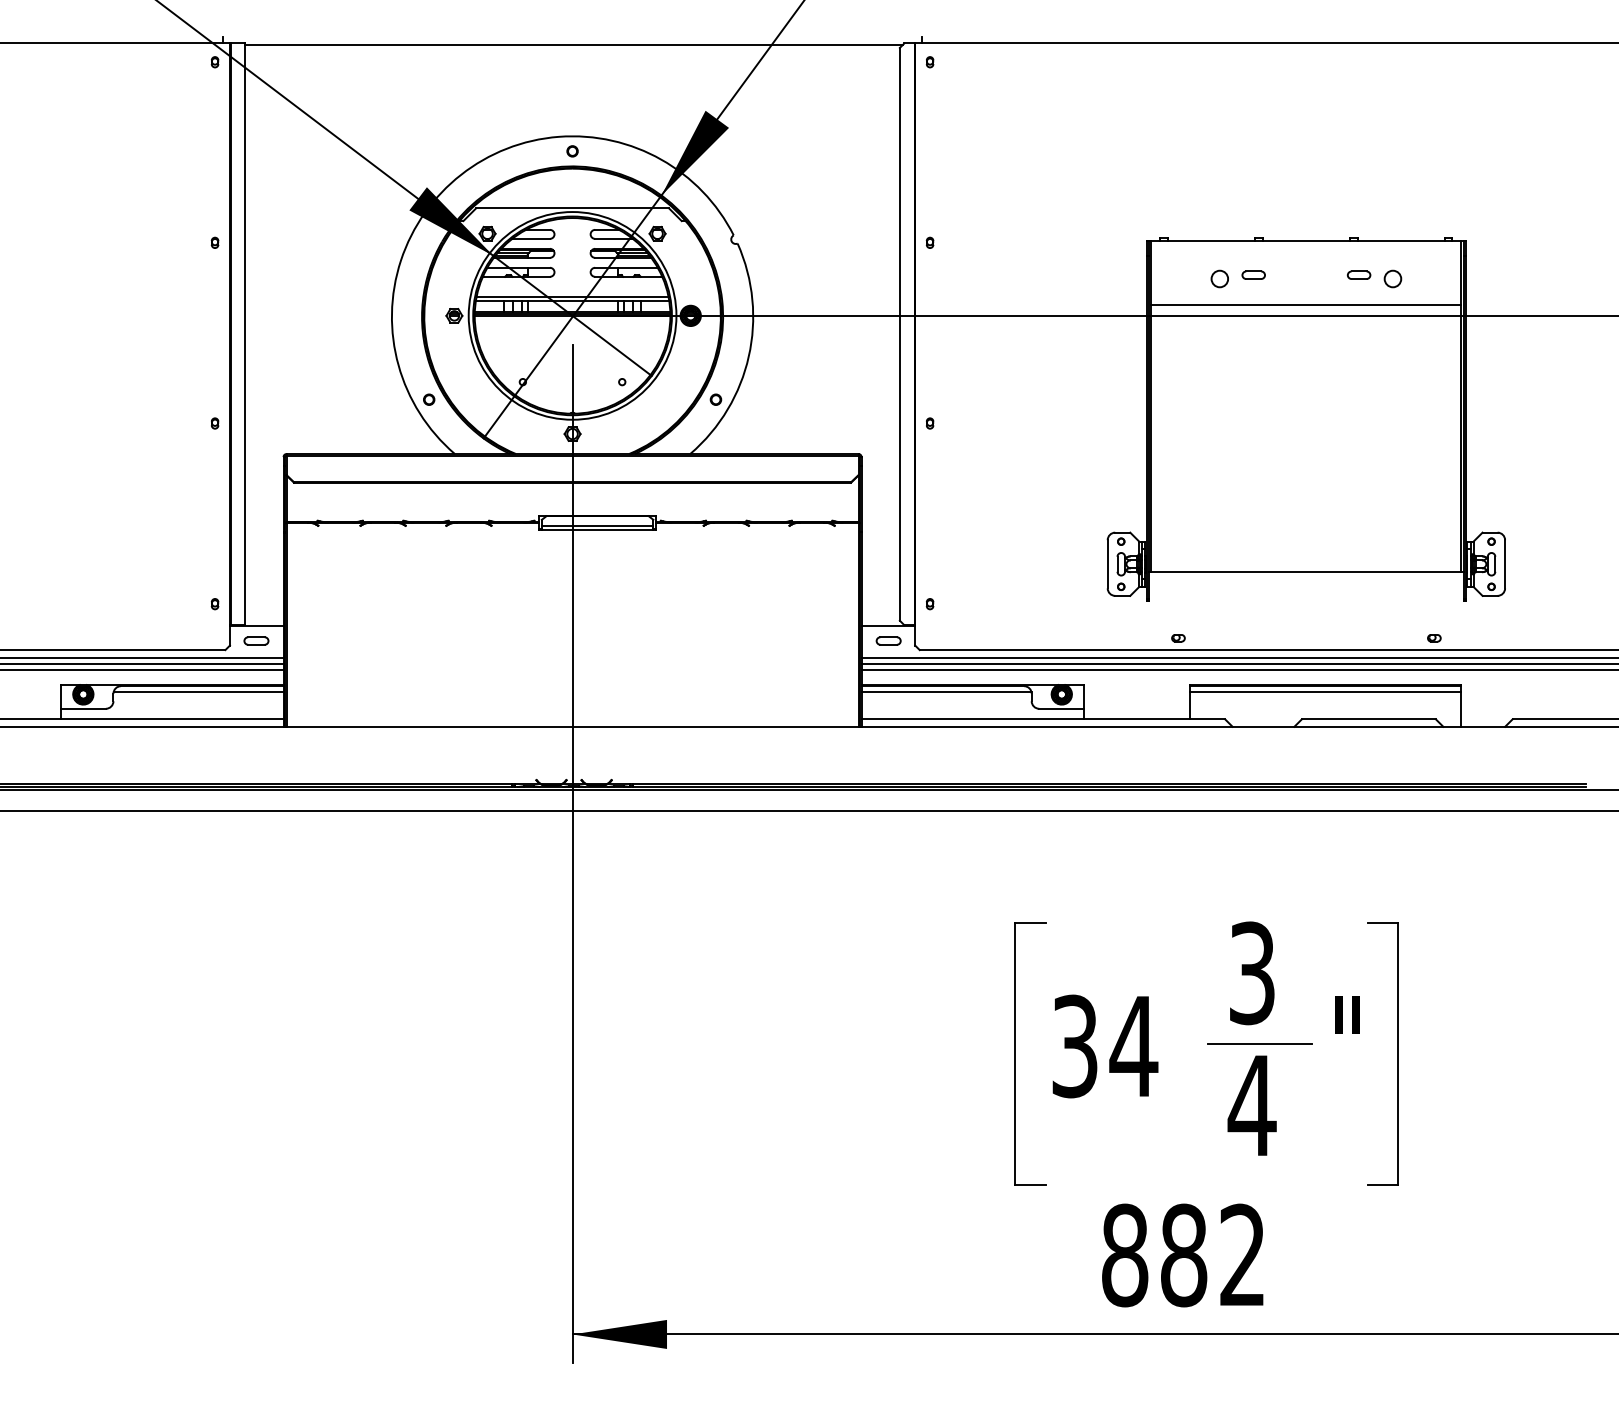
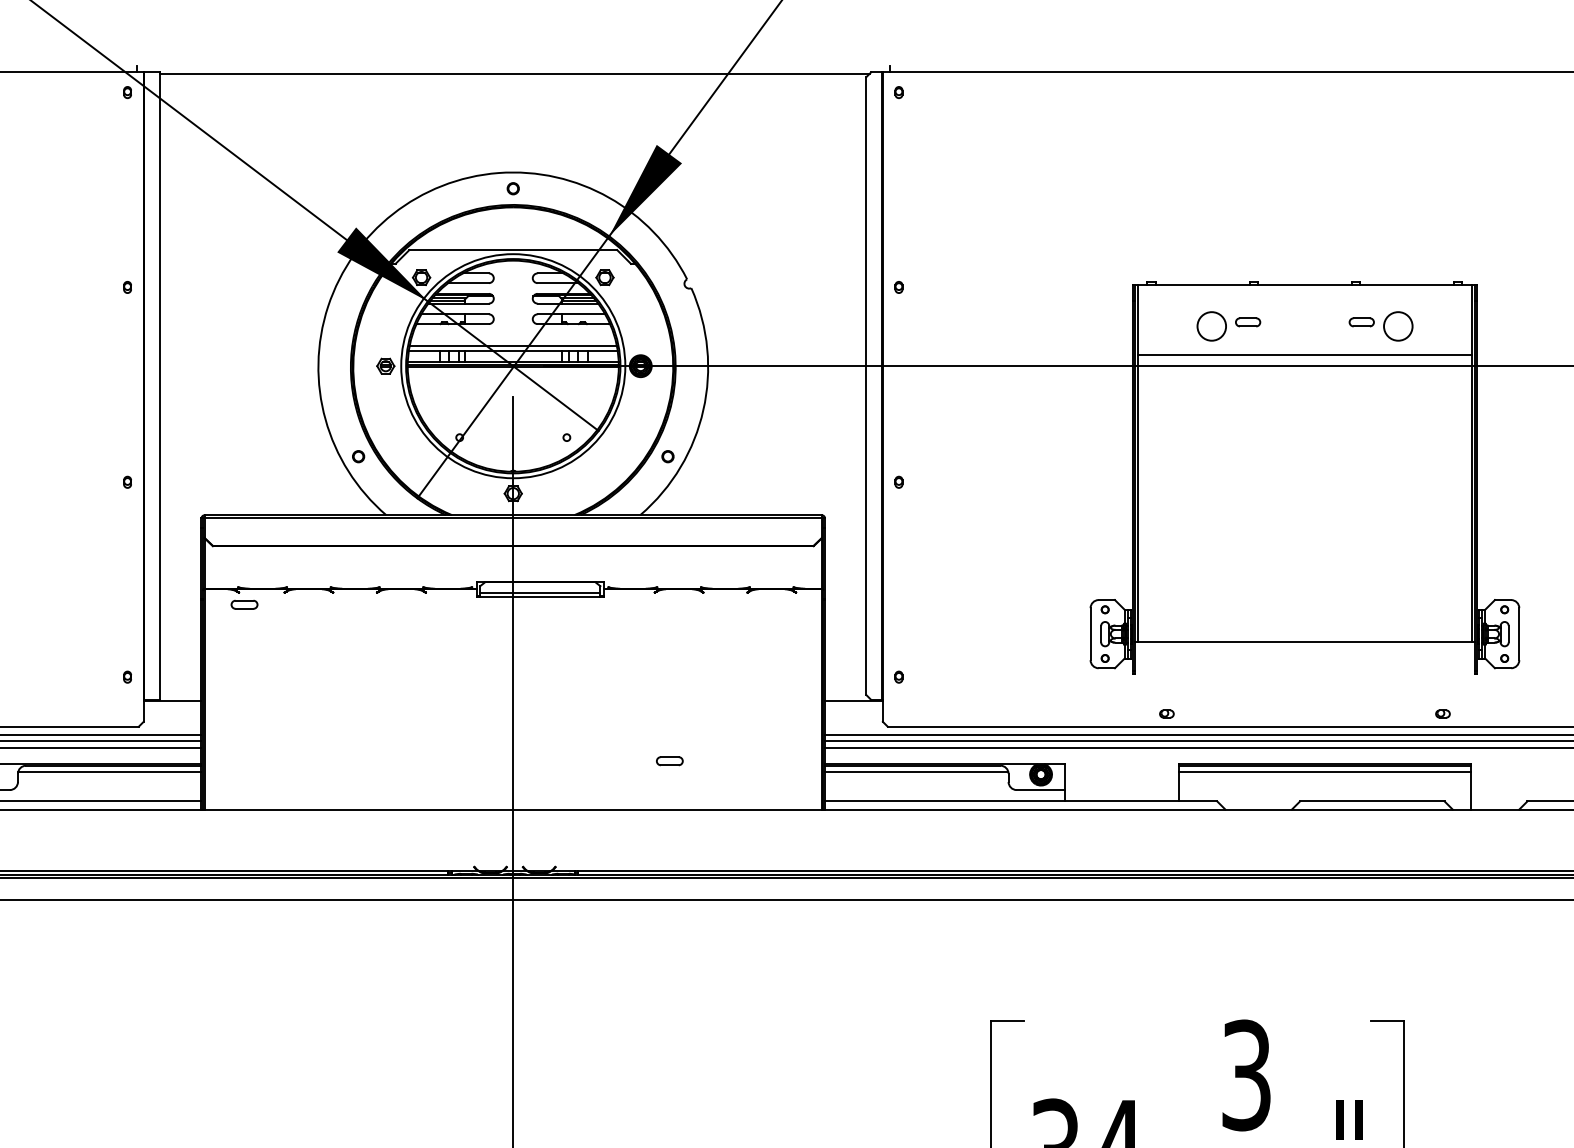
circle: (1219, 278) -> (1211, 325), size x1.6
circle: (1392, 278) -> (1397, 325), size x1.6
part: (256, 640) -> (244, 604), moved
part: (888, 640) -> (669, 760), moved

